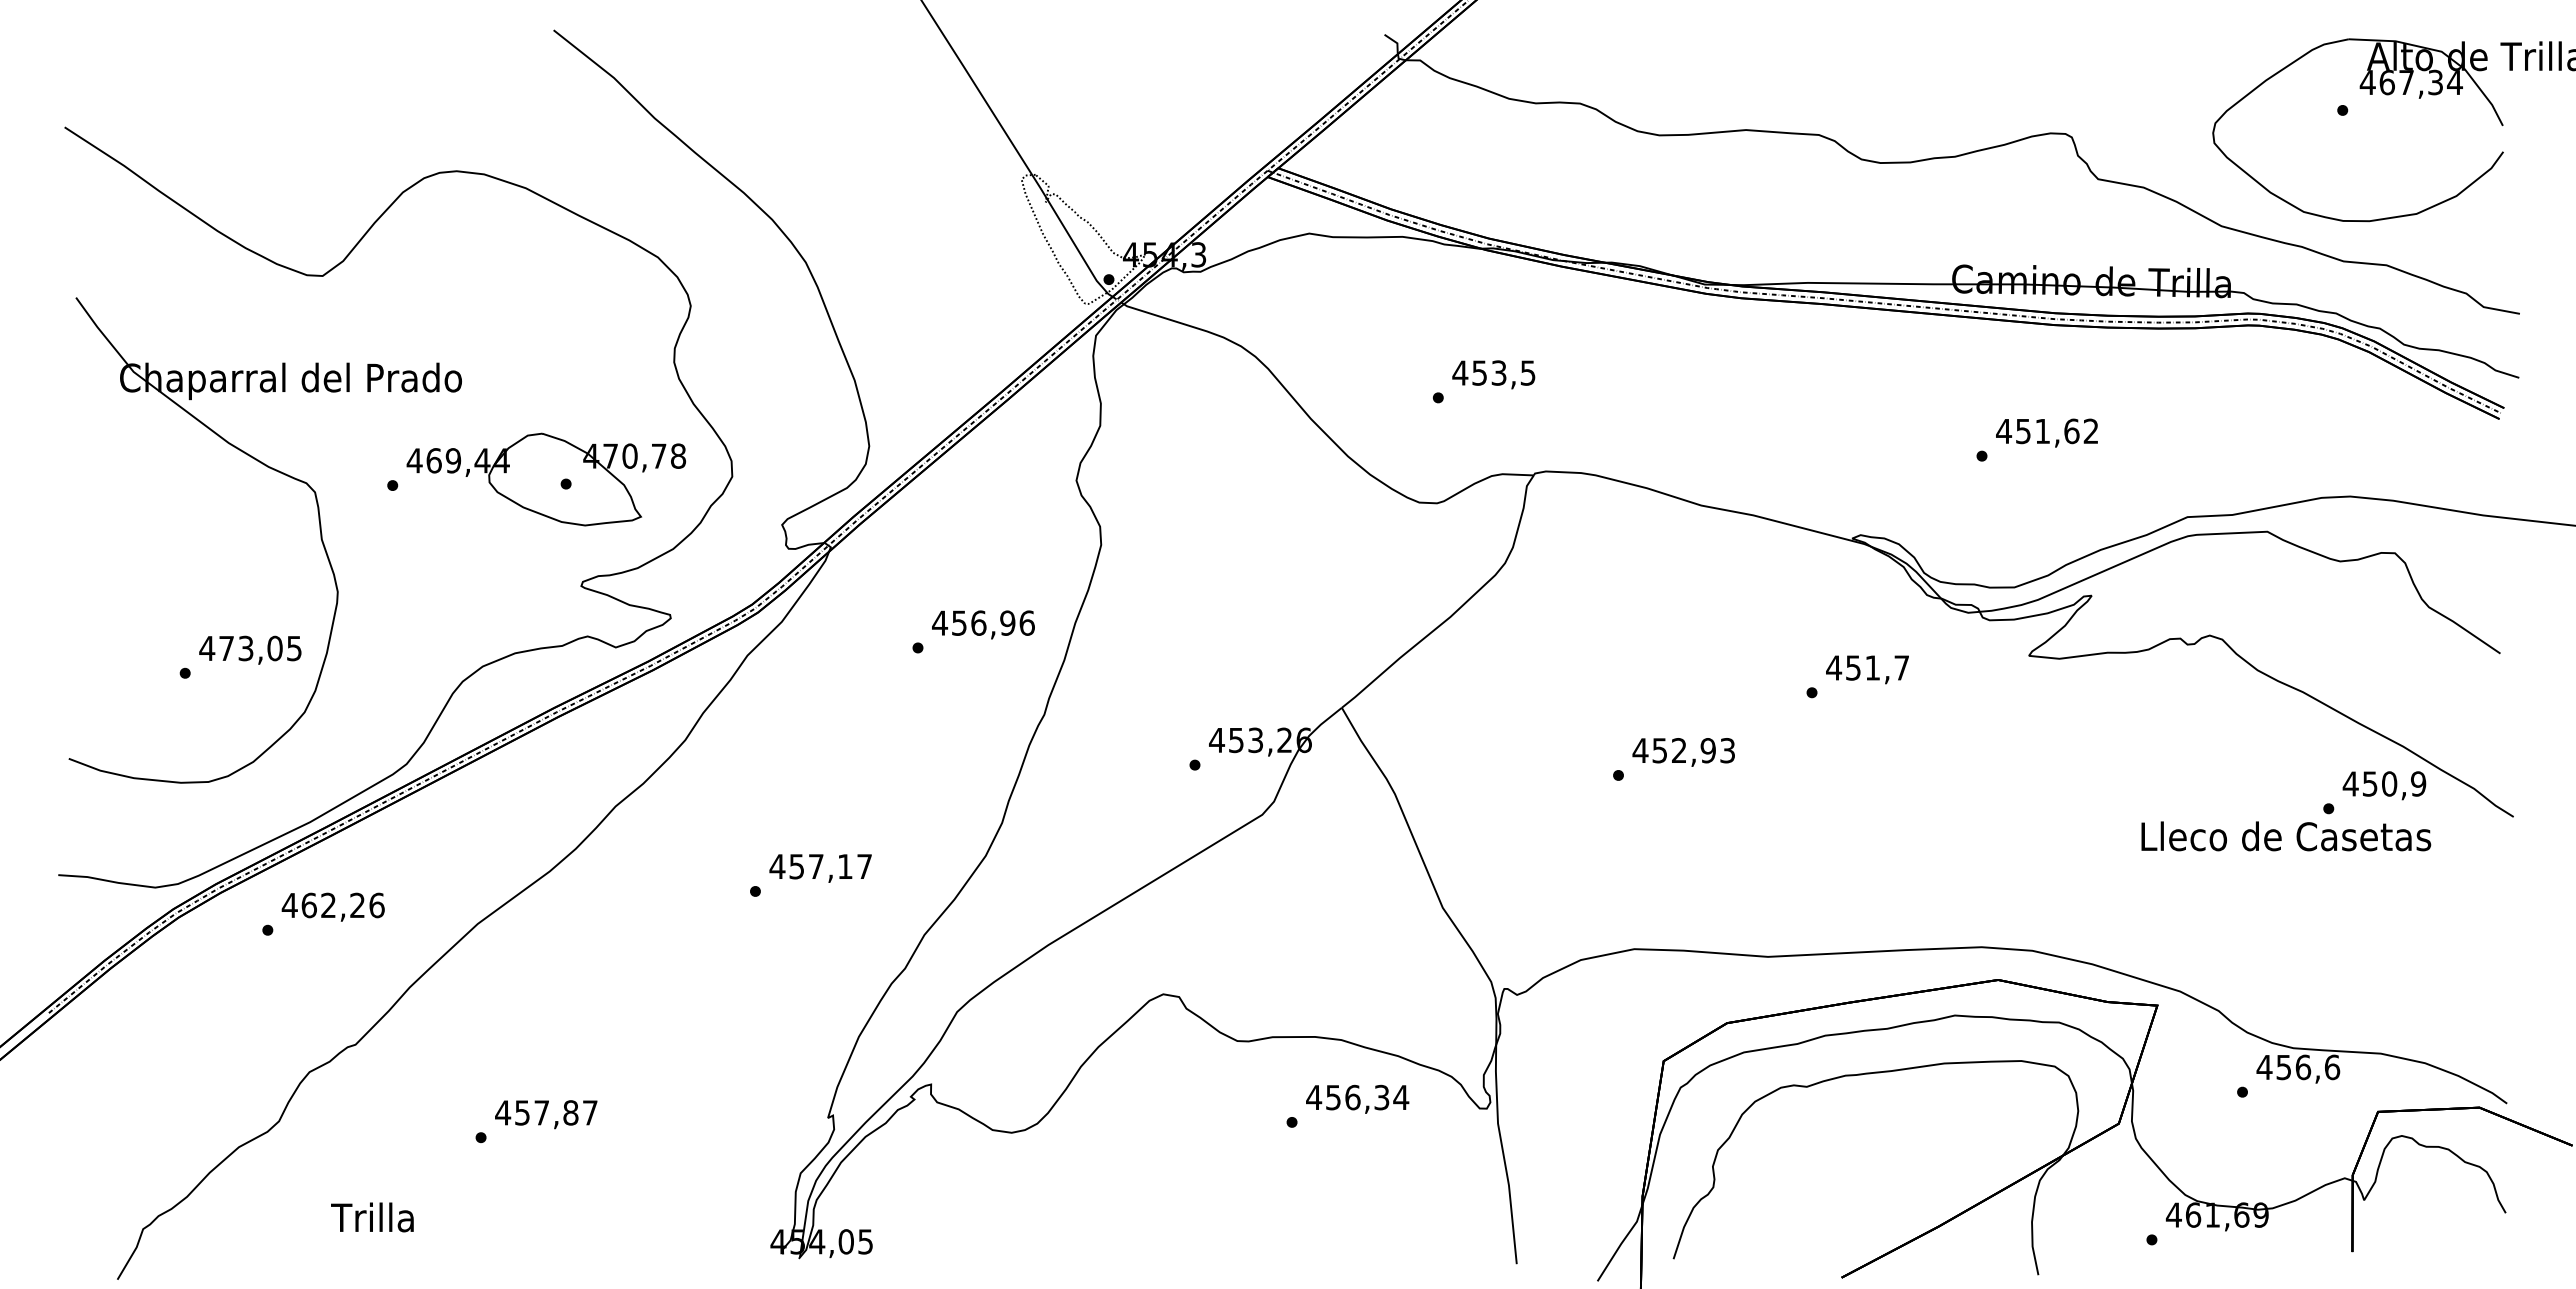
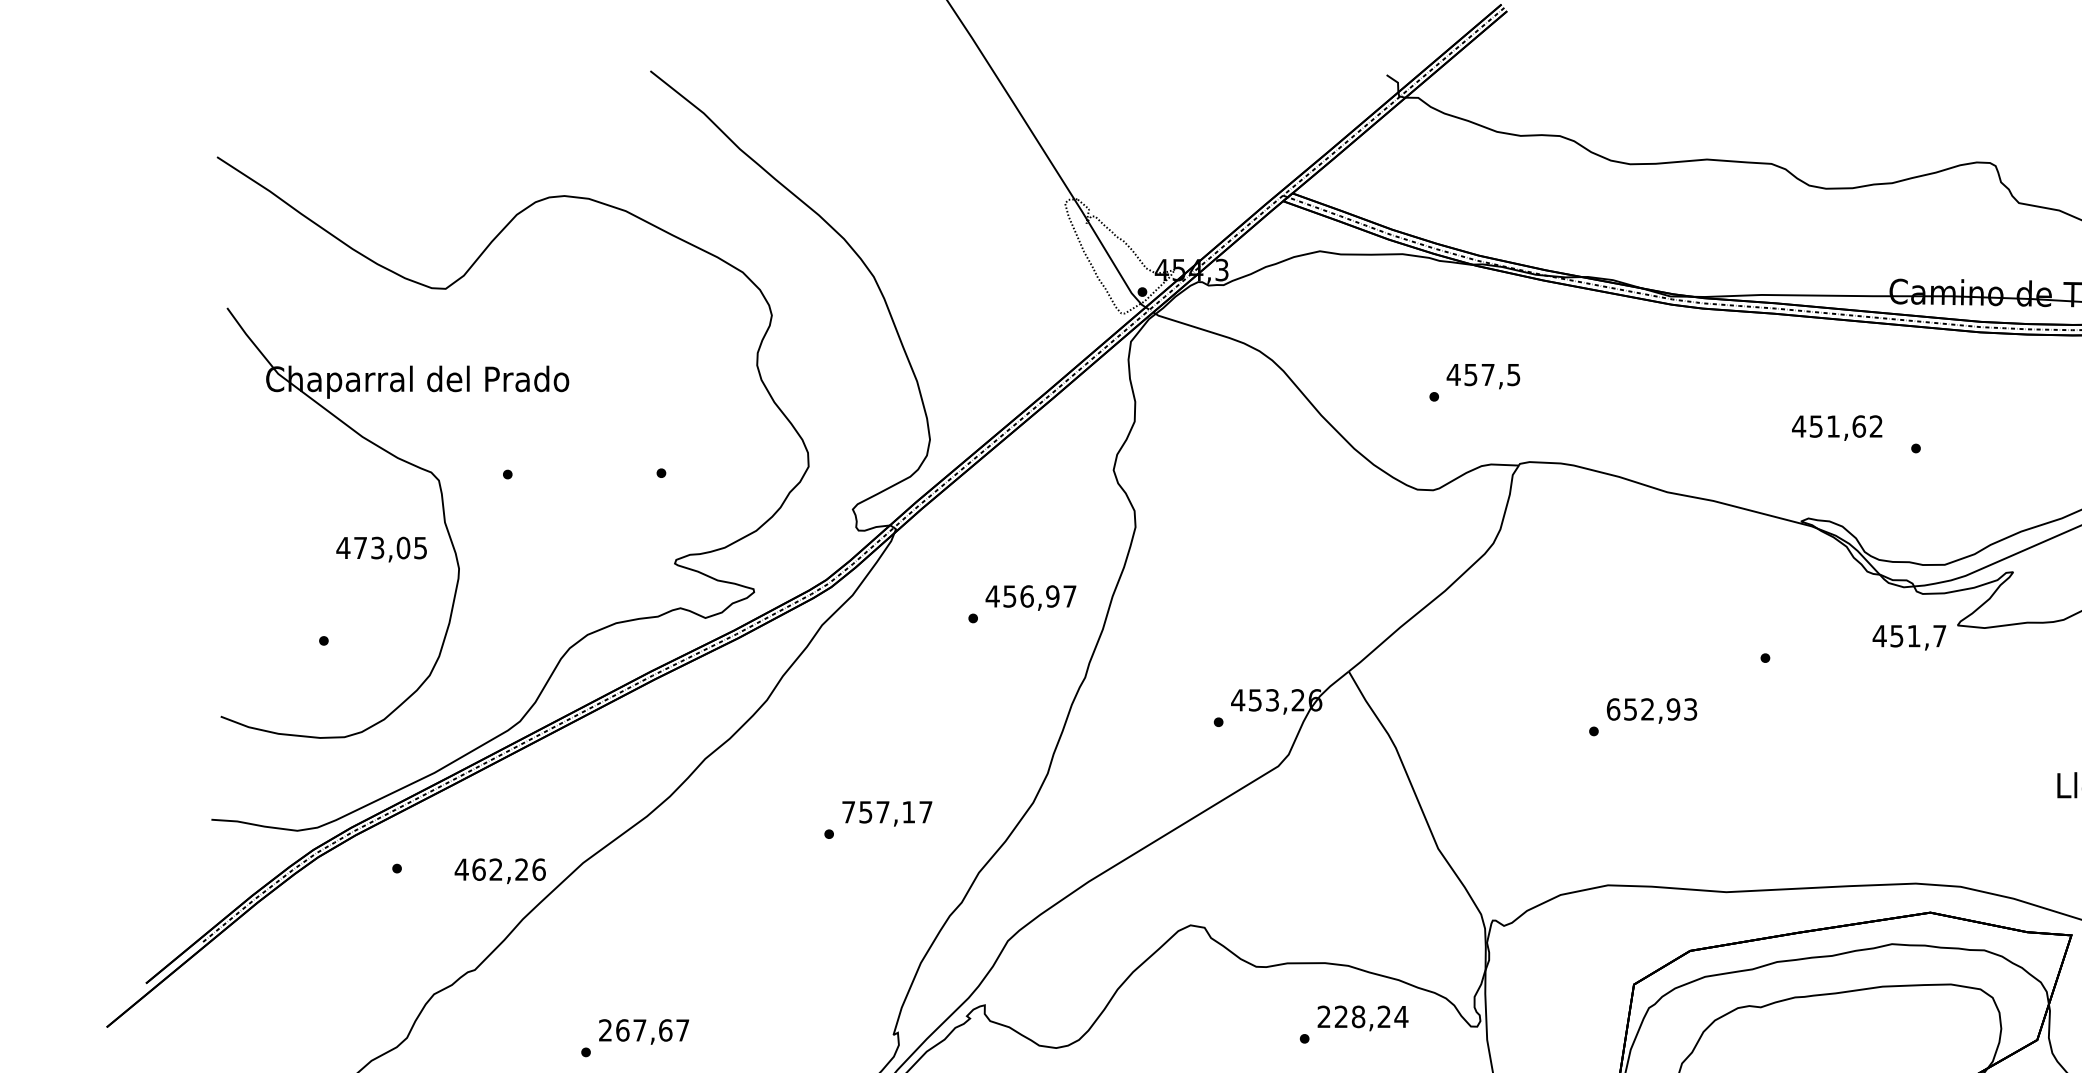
text: (1498, 372) -> (1487, 374), 453,5 -> 457,5
text: (2046, 432) -> (1836, 427), moved
part: (546, 479) -> (644, 469), removed
text: (1026, 622) -> (1069, 595), 456,96 -> 456,97
text: (250, 649) -> (381, 548), moved
text: (1867, 669) -> (1909, 637), moved
text: (1640, 750) -> (1613, 709), 452,93 -> 652,93
text: (777, 866) -> (848, 812), 457,17 -> 757,17
text: (332, 906) -> (499, 870), moved
text: (1347, 1097) -> (1353, 1016), 456,34 -> 228,24
text: (536, 1112) -> (635, 1030), 457,87 -> 267,67

